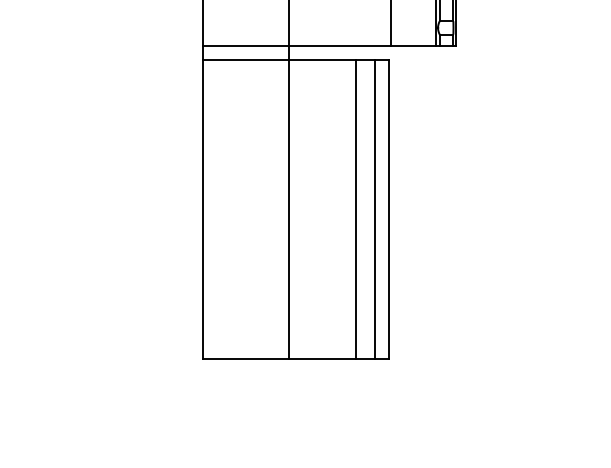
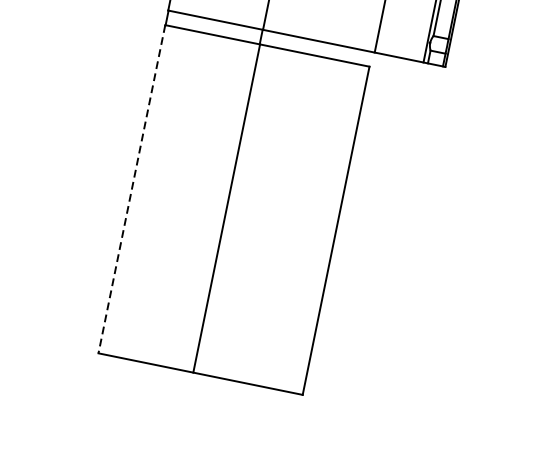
line: (356, 208) -> (300, 222), removed
line: (374, 208) -> (320, 226), removed
line: (202, 209) -> (131, 189), solid -> dashed

